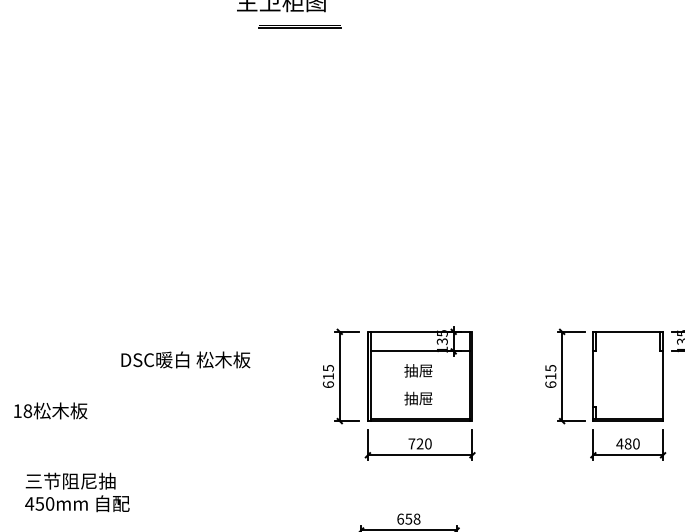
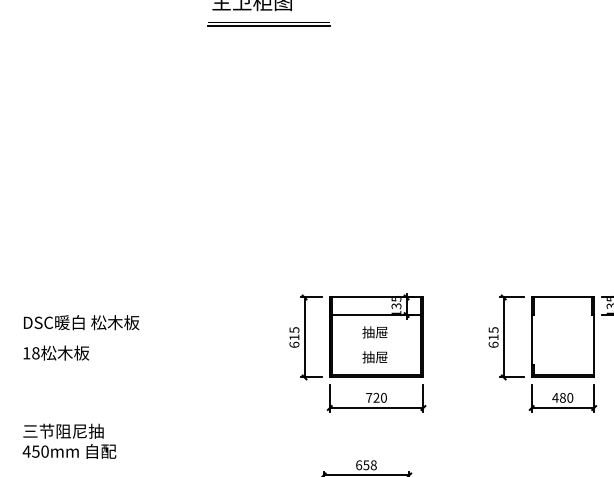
part: (299, 26) -> (268, 23), size x1.67
text: (185, 359) -> (81, 322), moved
text: (50, 410) -> (56, 352), moved

